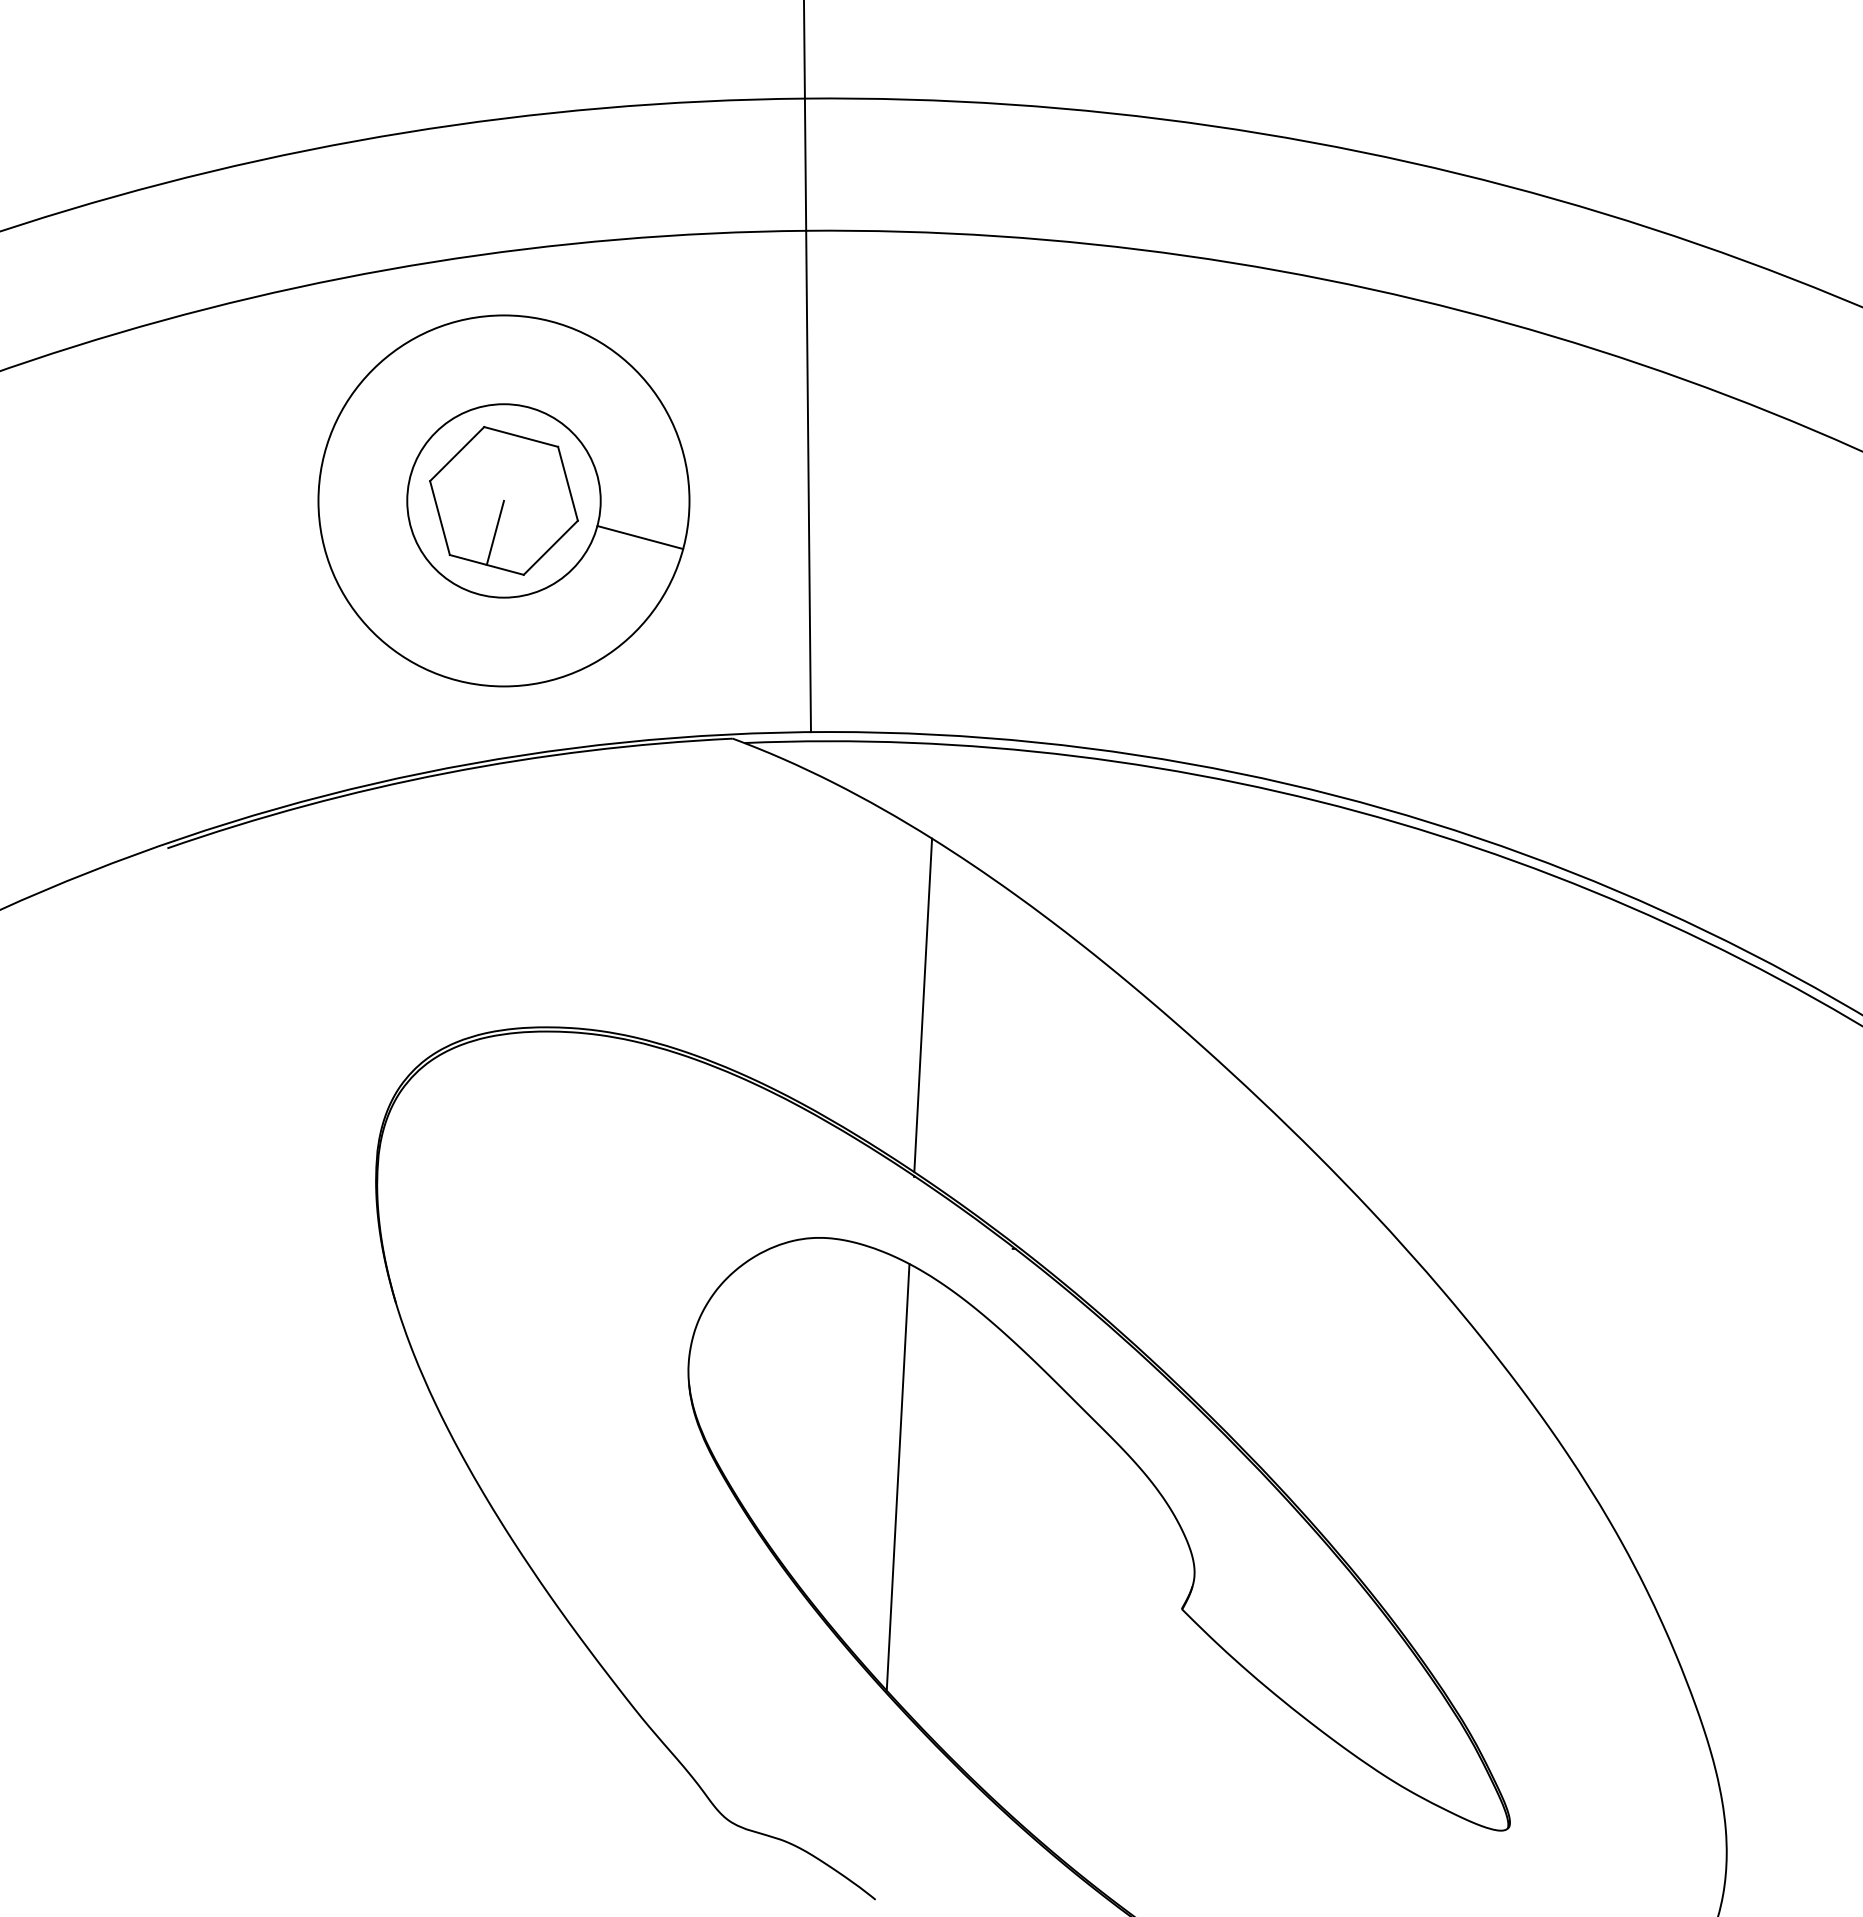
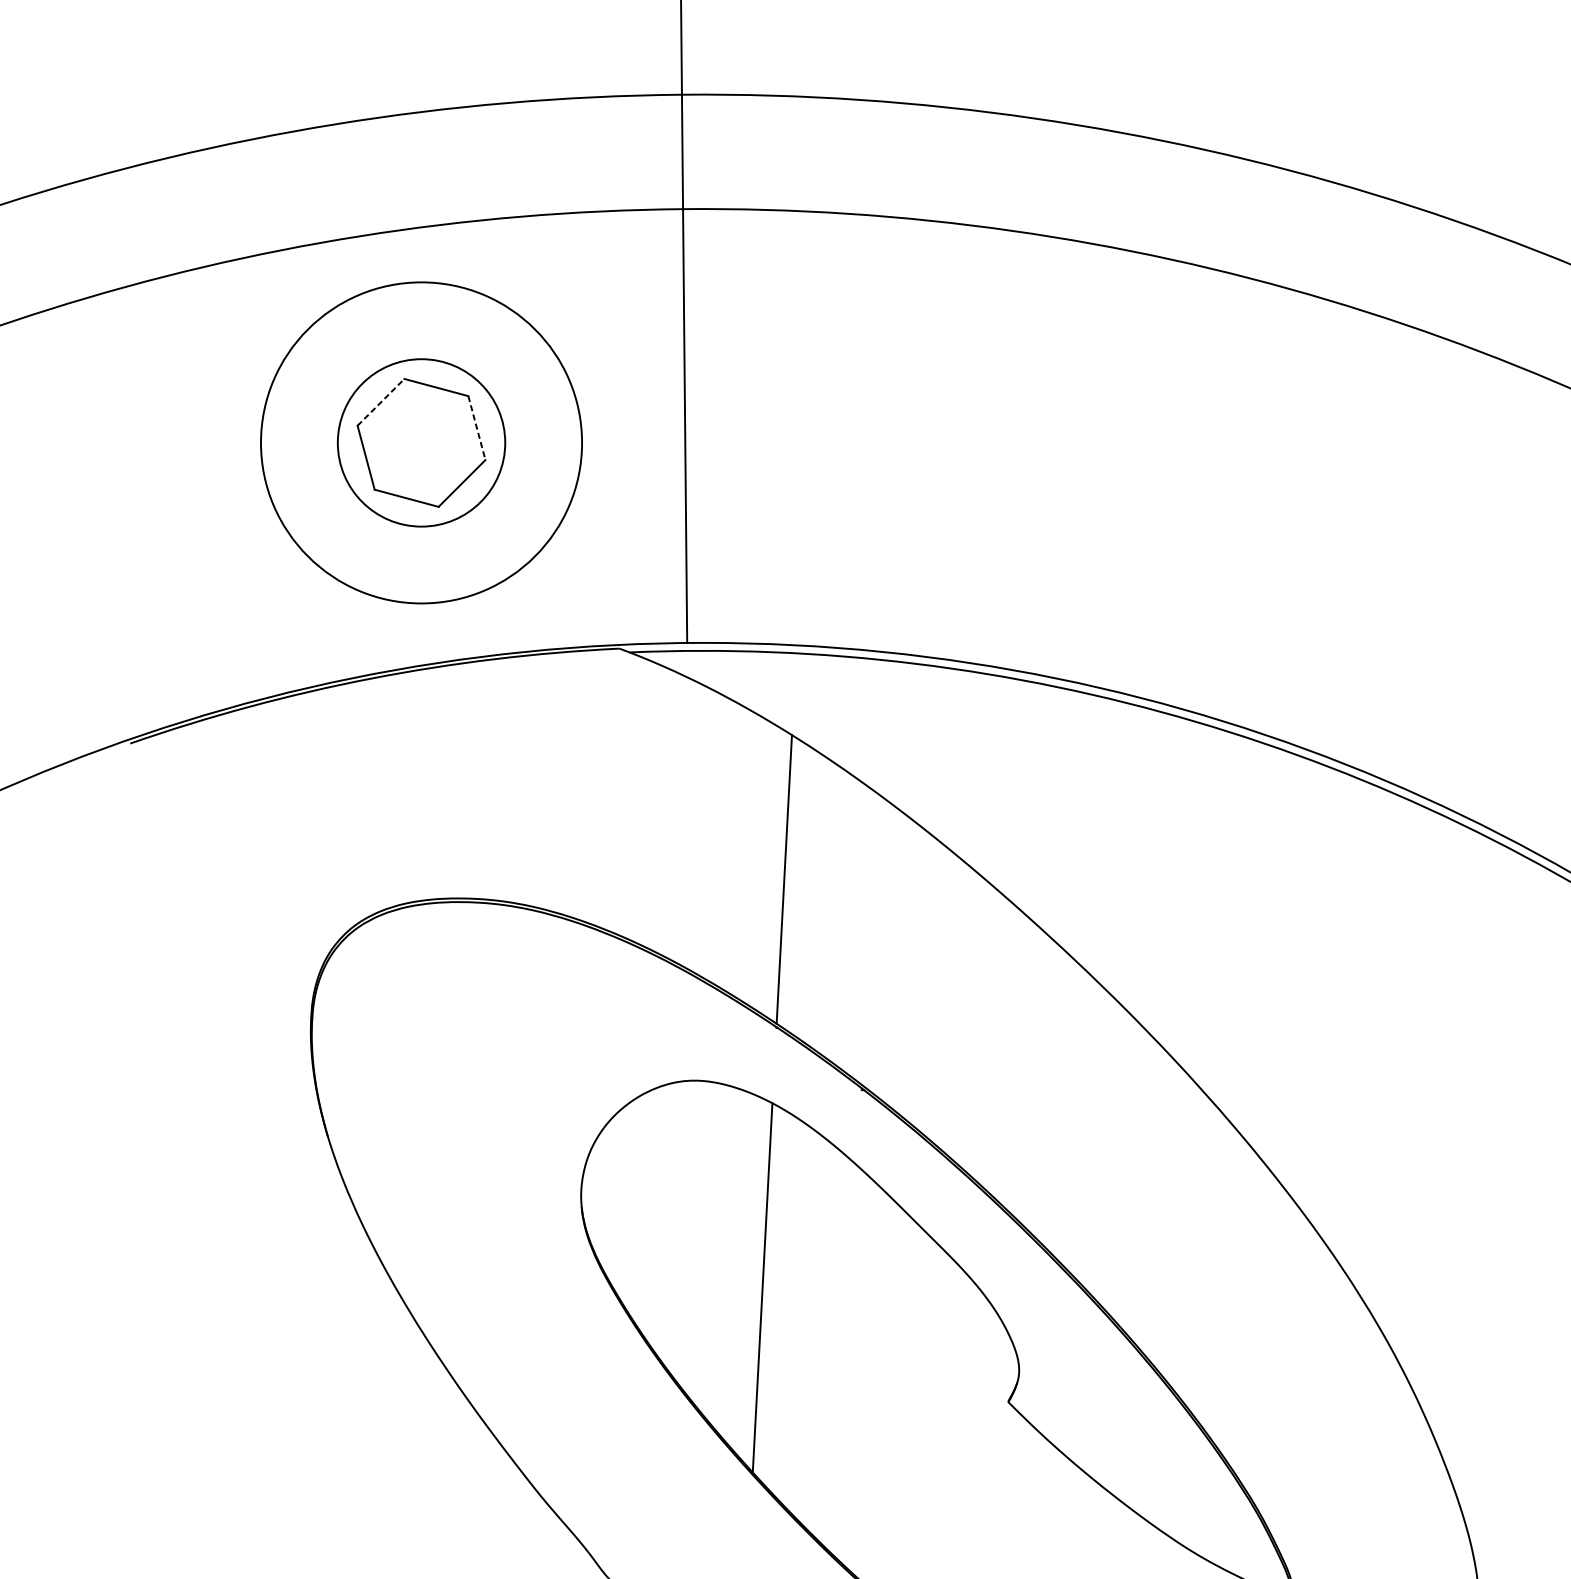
line: (457, 453) -> (381, 401), solid -> dashed
line: (568, 484) -> (477, 428), solid -> dashed
line: (495, 532) -> (414, 470), removed
line: (640, 537) -> (539, 474), removed

